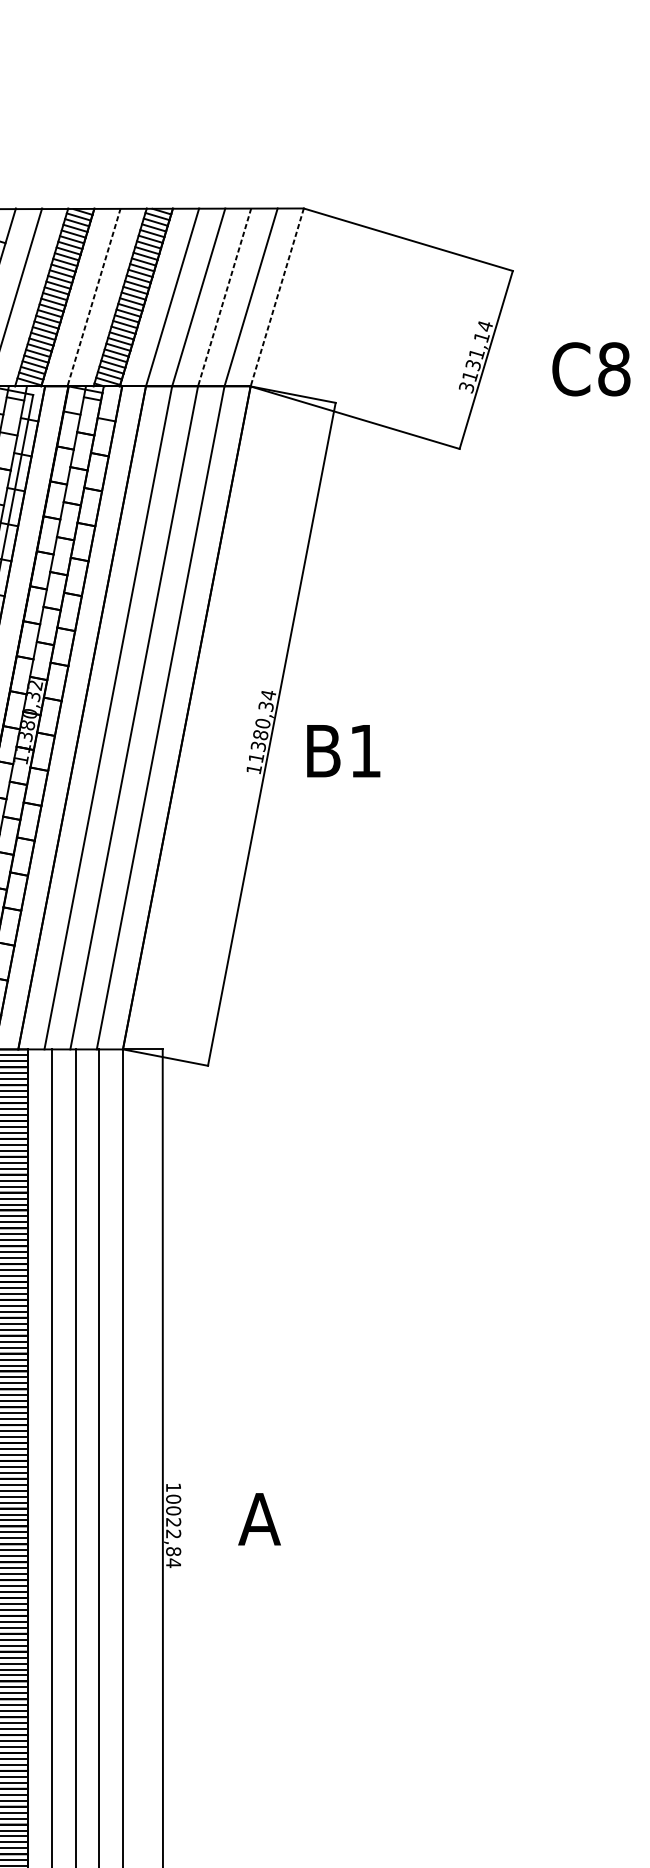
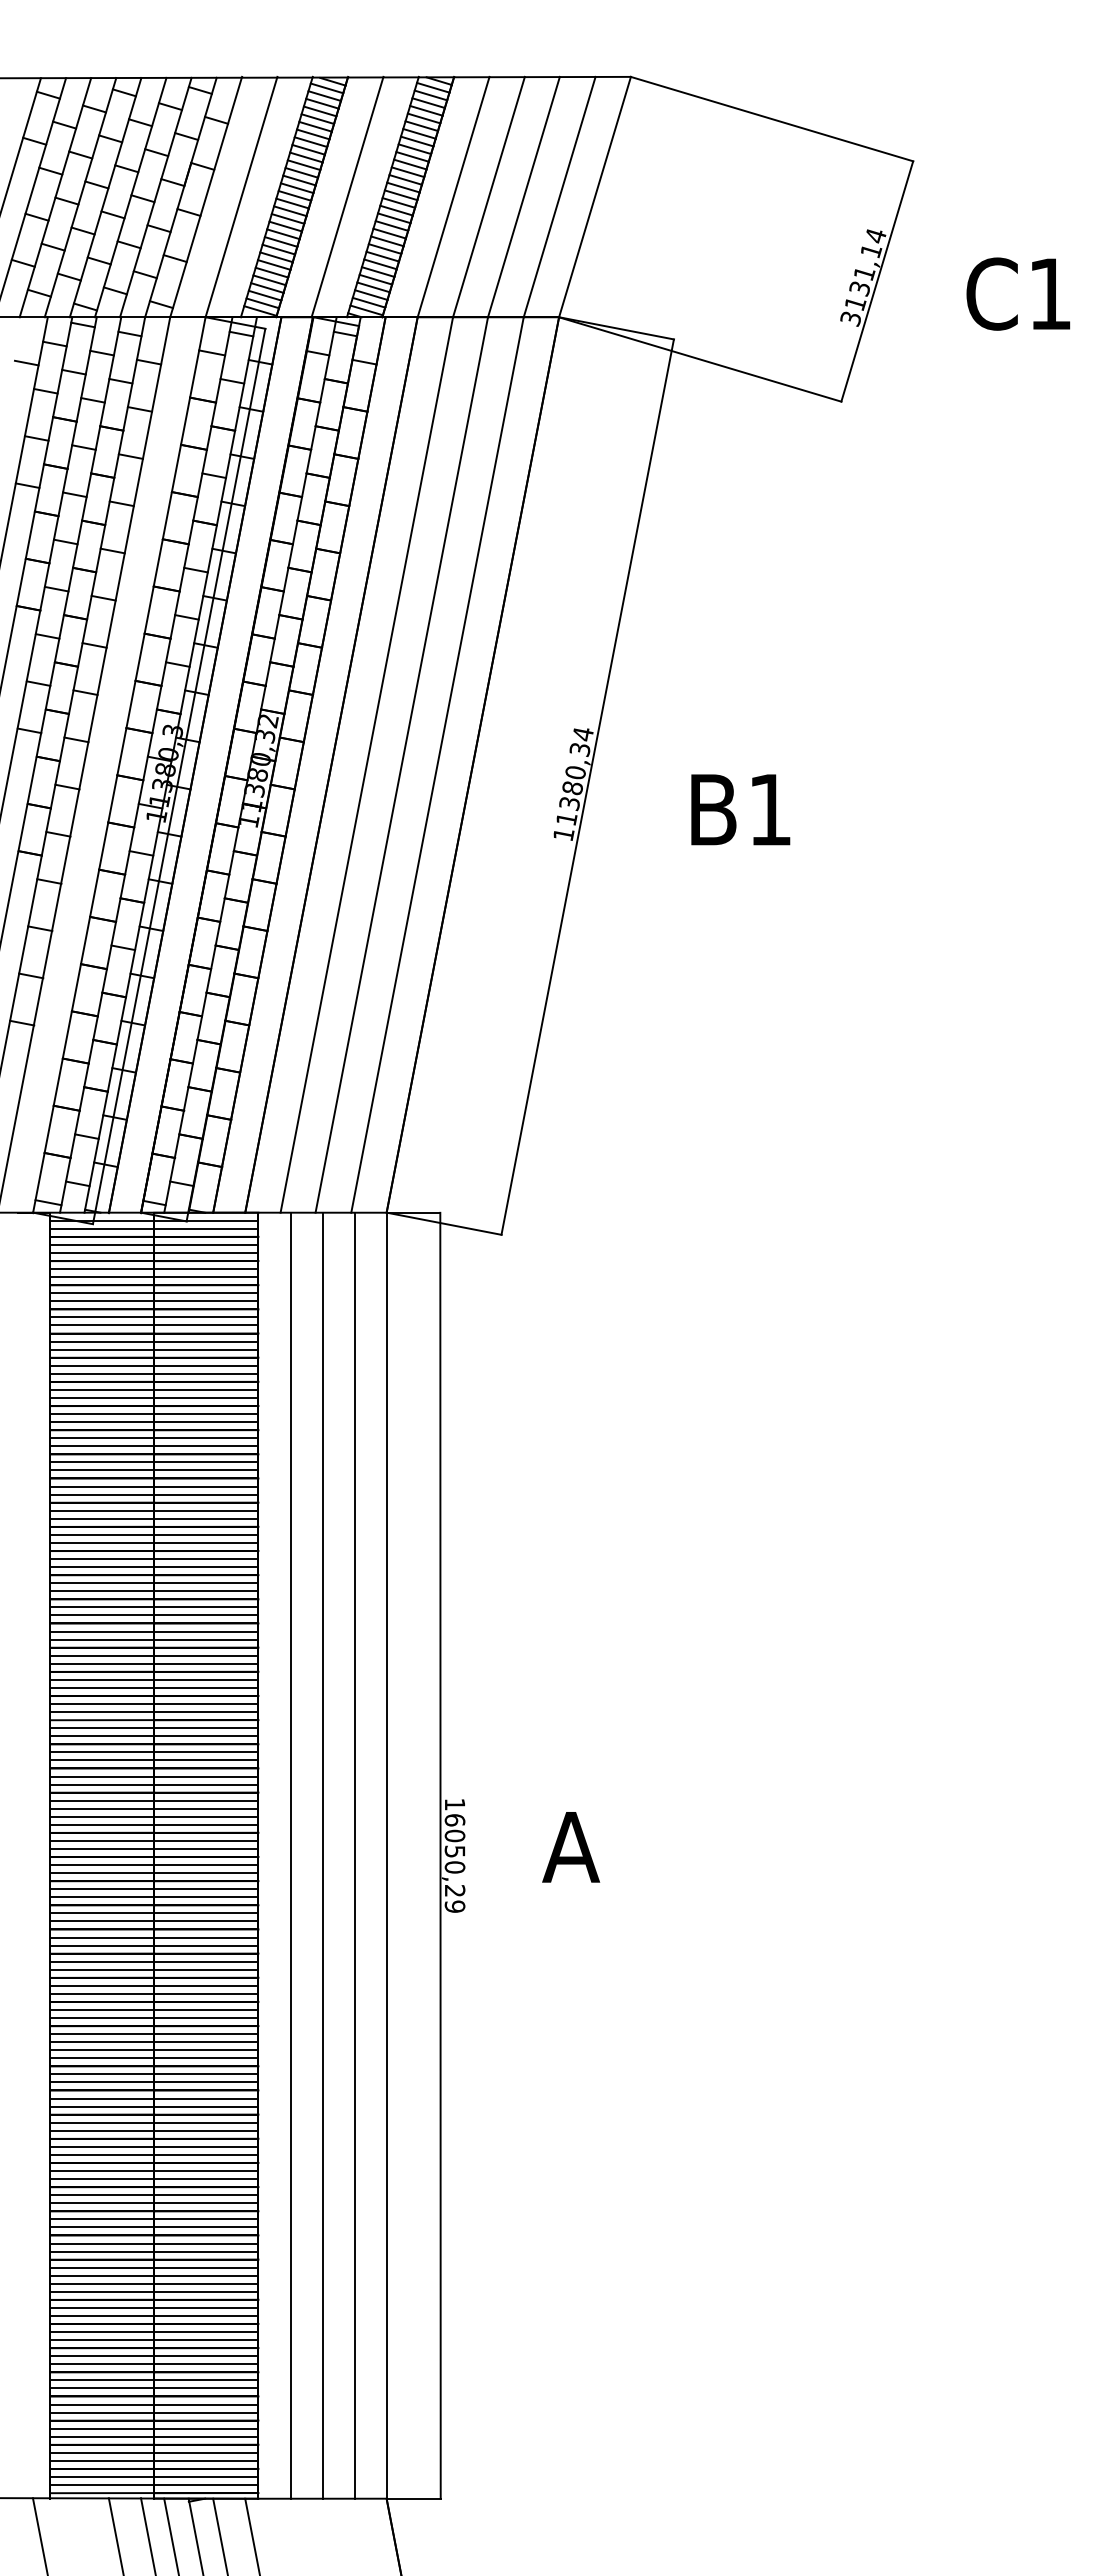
line: (94, 297) -> (347, 197), dashed -> solid
line: (224, 297) -> (523, 197), dashed -> solid
line: (276, 297) -> (594, 197), dashed -> solid
text: (614, 368) -> (1050, 293), C8 -> C1
text: (343, 750) -> (740, 809), moved
text: (173, 1531) -> (454, 1863), 10022,84 -> 16050,29

